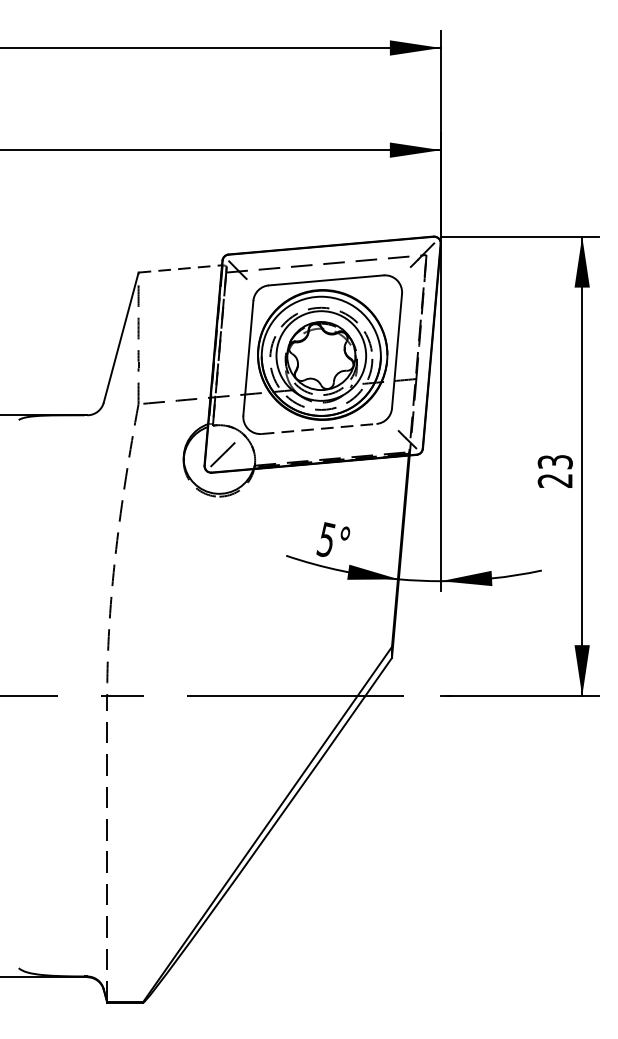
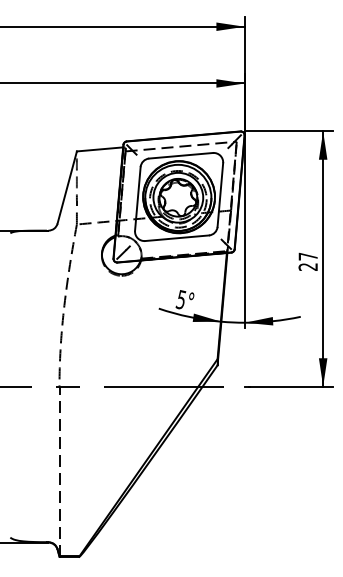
line: (181, 269) -> (100, 149), dashed -> solid
line: (319, 429) -> (177, 238), dashed -> solid
text: (553, 461) -> (307, 256), 23 -> 27

